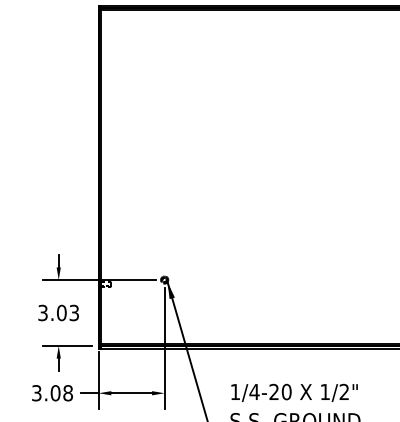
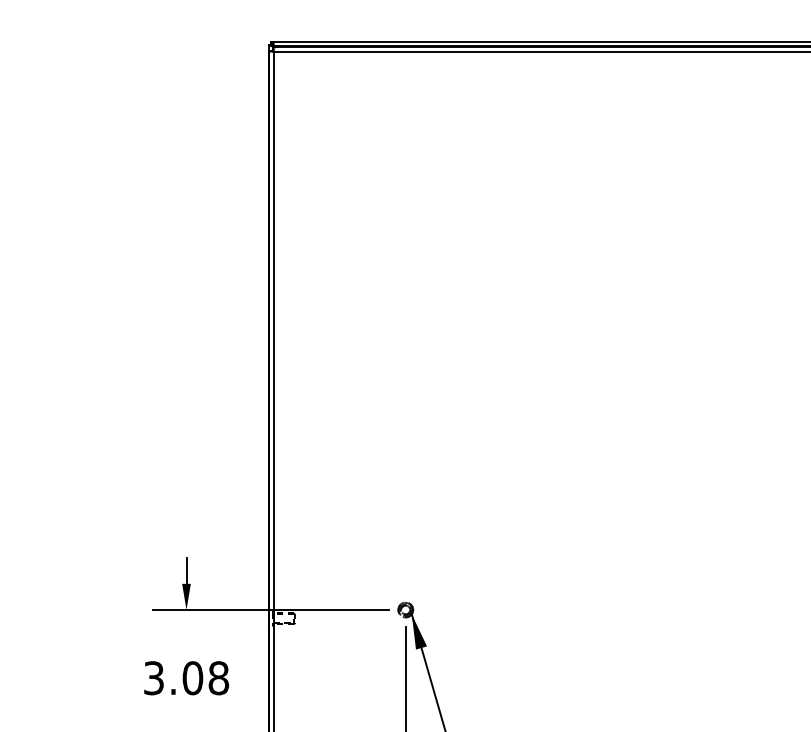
text: (74, 312) -> (219, 677), 3.03 -> 3.08

